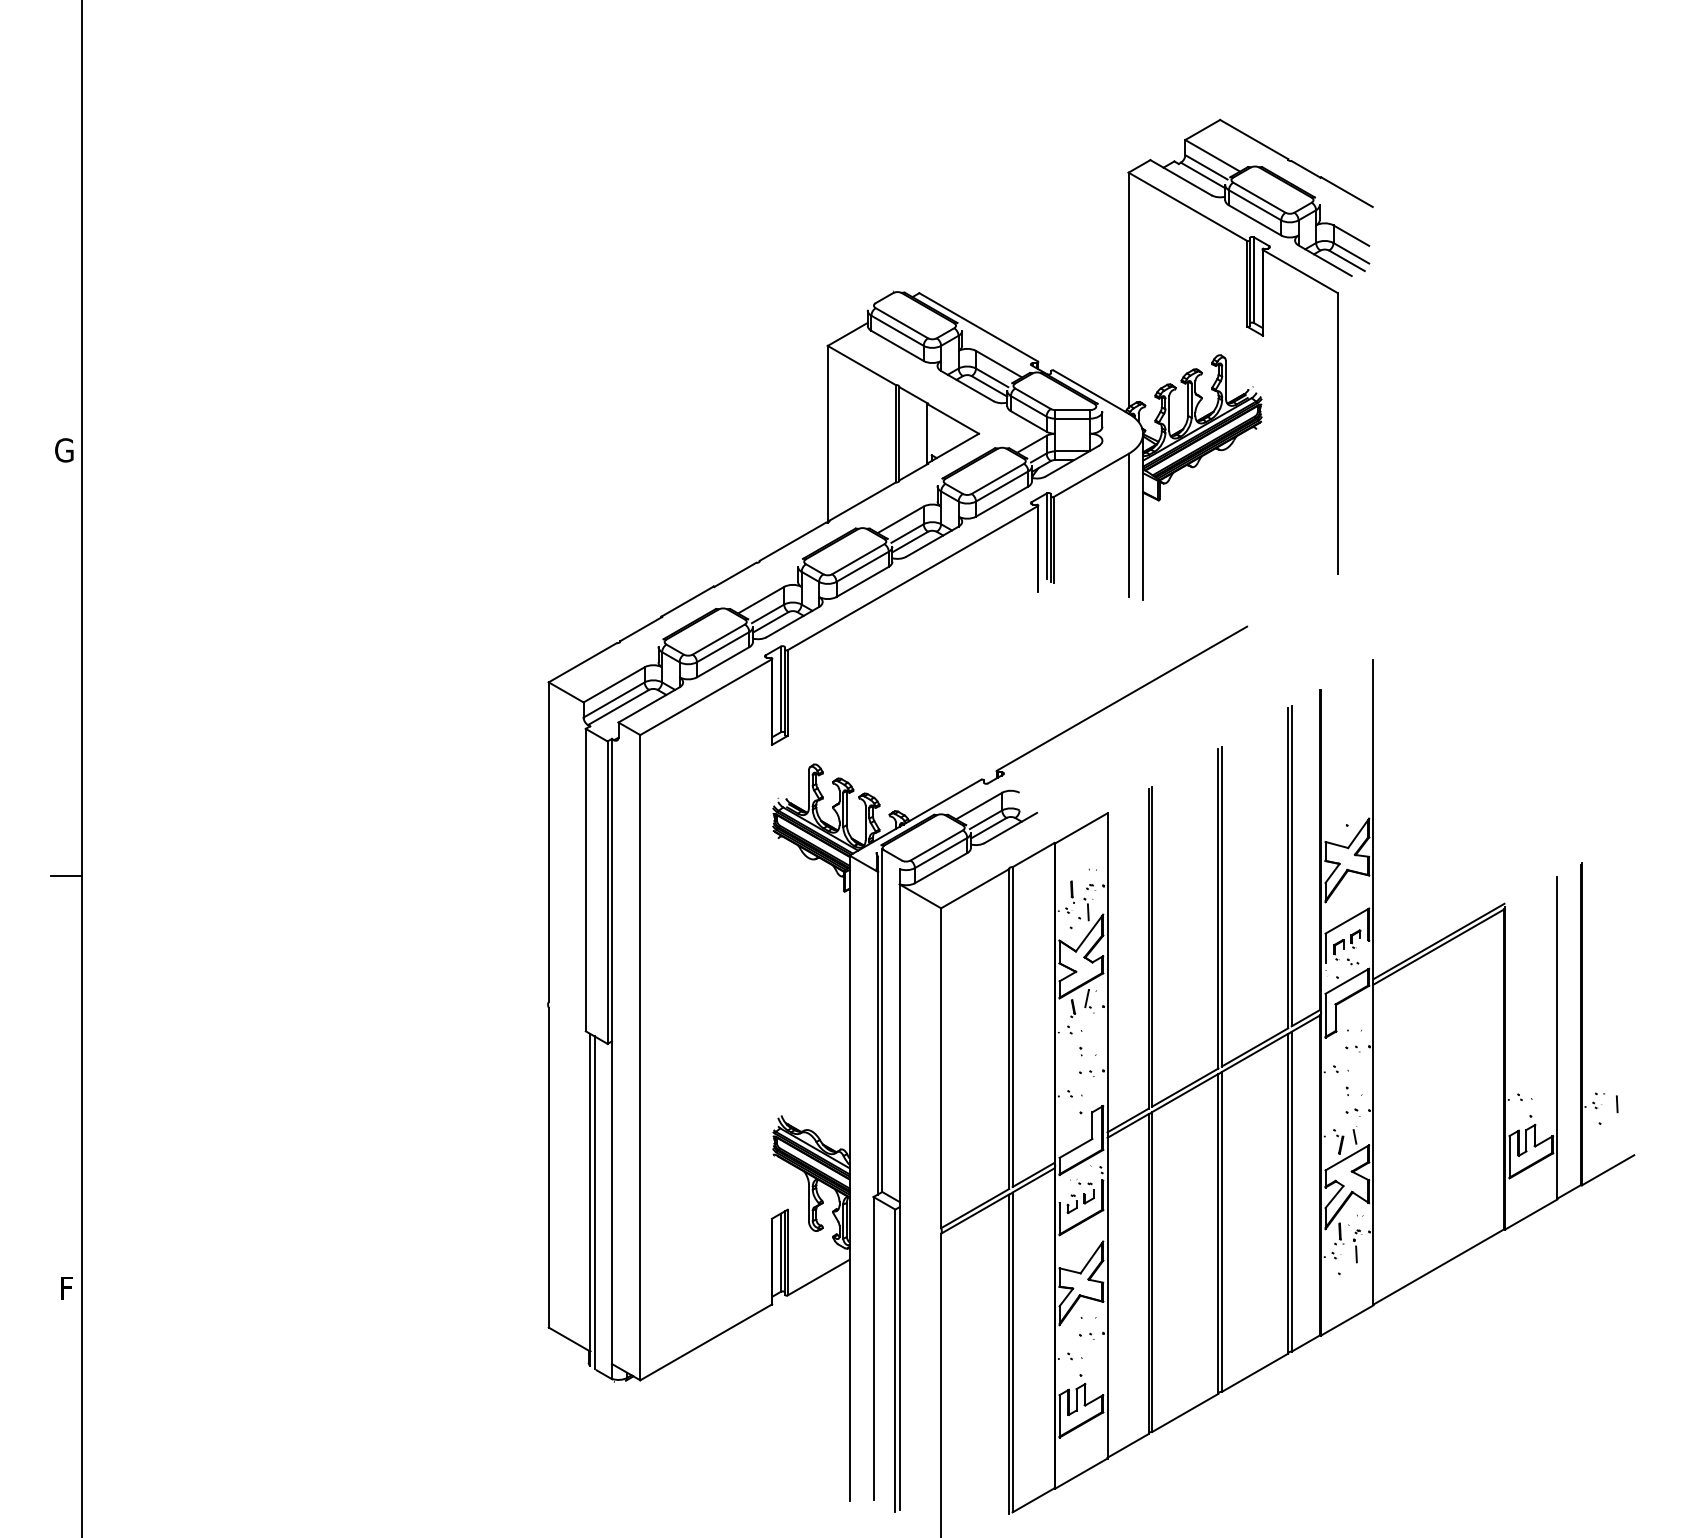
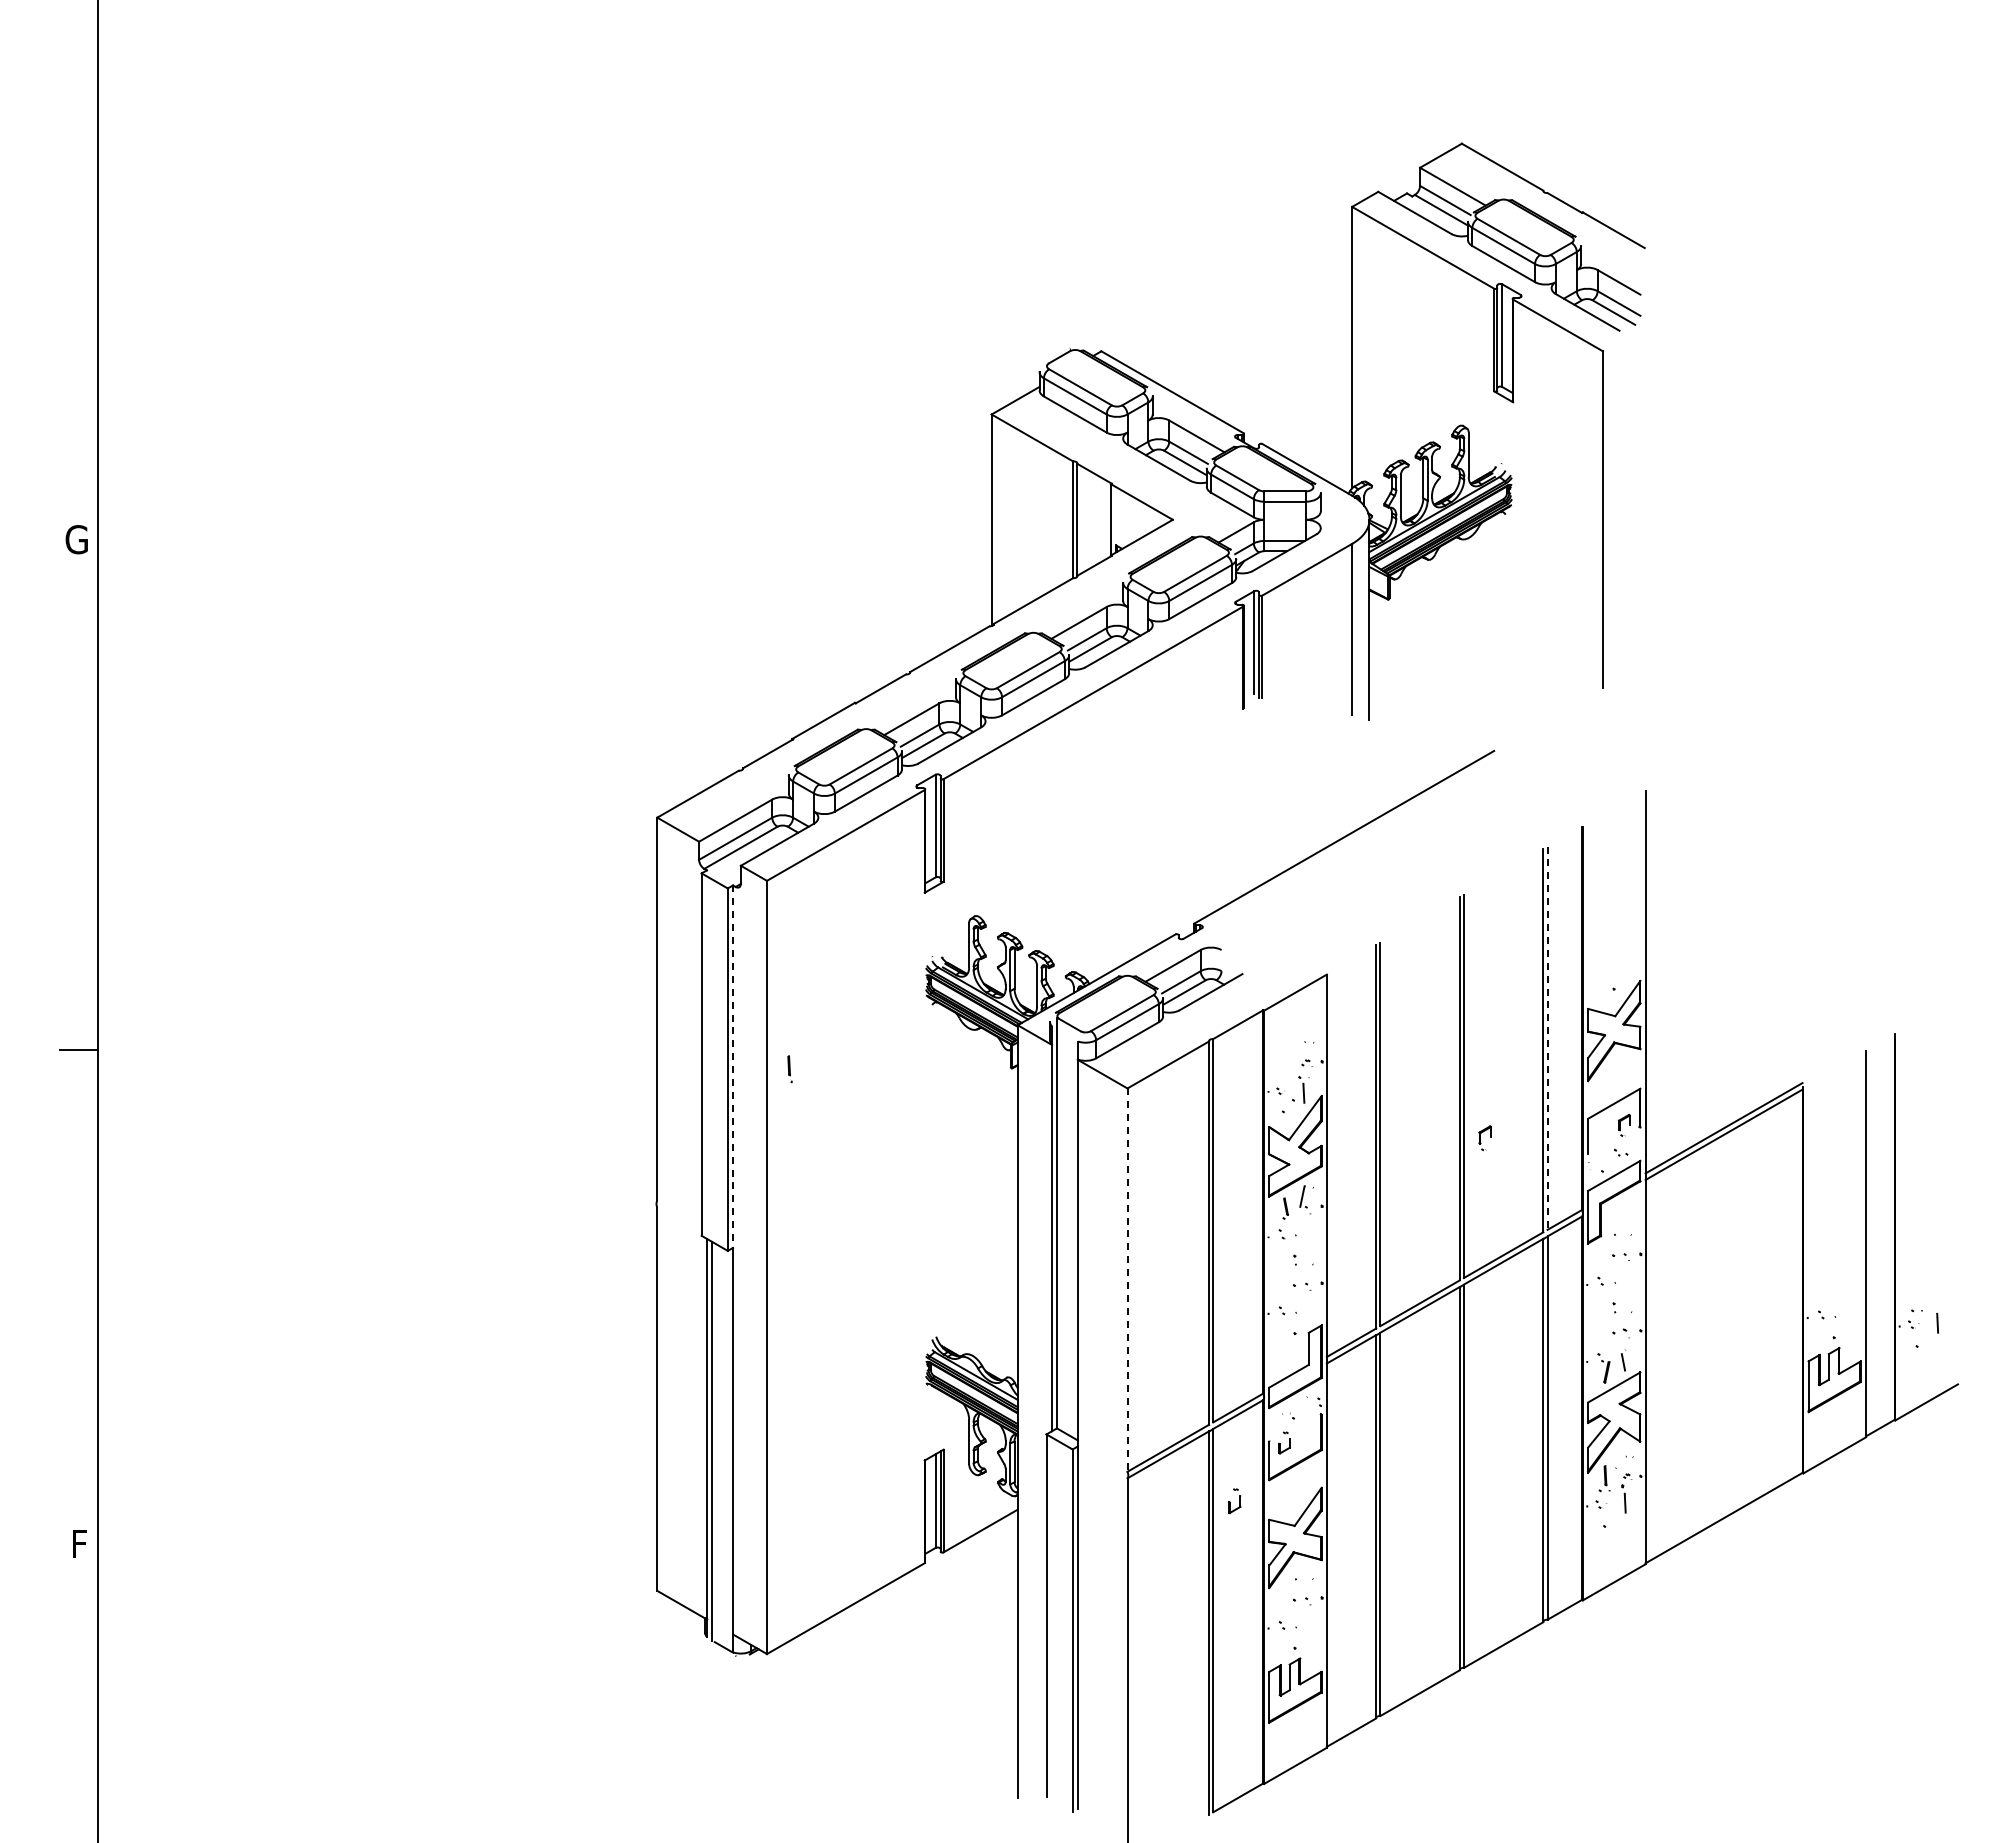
line: (1291, 866) -> (1547, 1038), solid -> dashed
line: (612, 890) -> (733, 1067), solid -> dashed
part: (1072, 892) -> (789, 1069), moved
part: (1338, 950) -> (1484, 1138), moved
line: (941, 1068) -> (1127, 1280), solid -> dashed
part: (1088, 1193) -> (1234, 1501), moved

